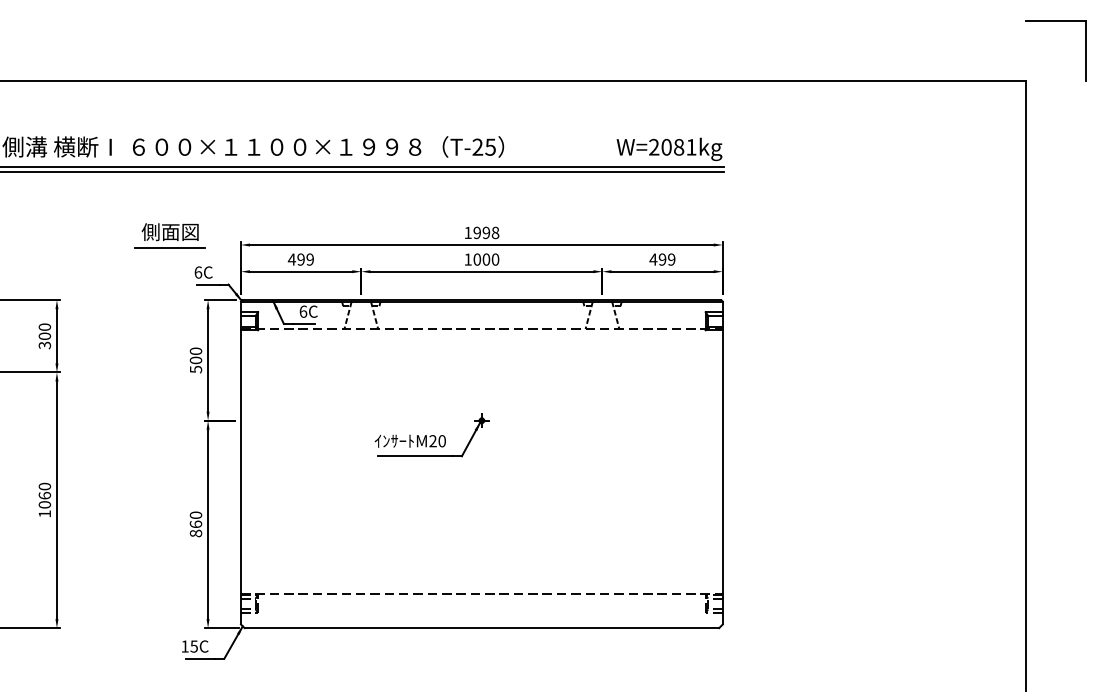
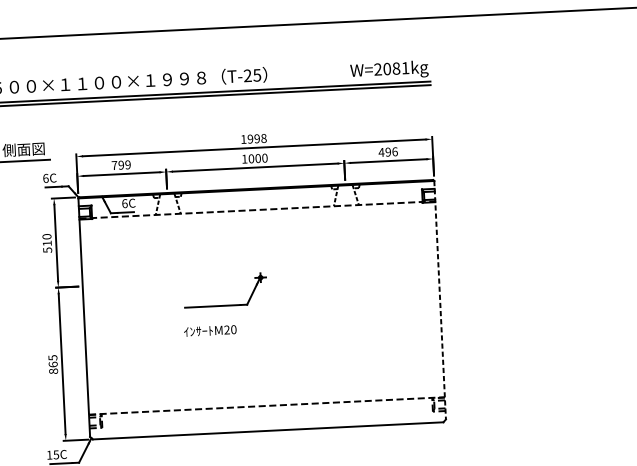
text: (291, 259) -> (114, 165), 499 -> 799
text: (671, 259) -> (394, 151), 499 -> 496
text: (195, 360) -> (46, 243), 500 -> 510
text: (409, 440) -> (209, 330), moved
line: (722, 463) -> (439, 300), solid -> dashed
text: (195, 515) -> (52, 358), 860 -> 865

